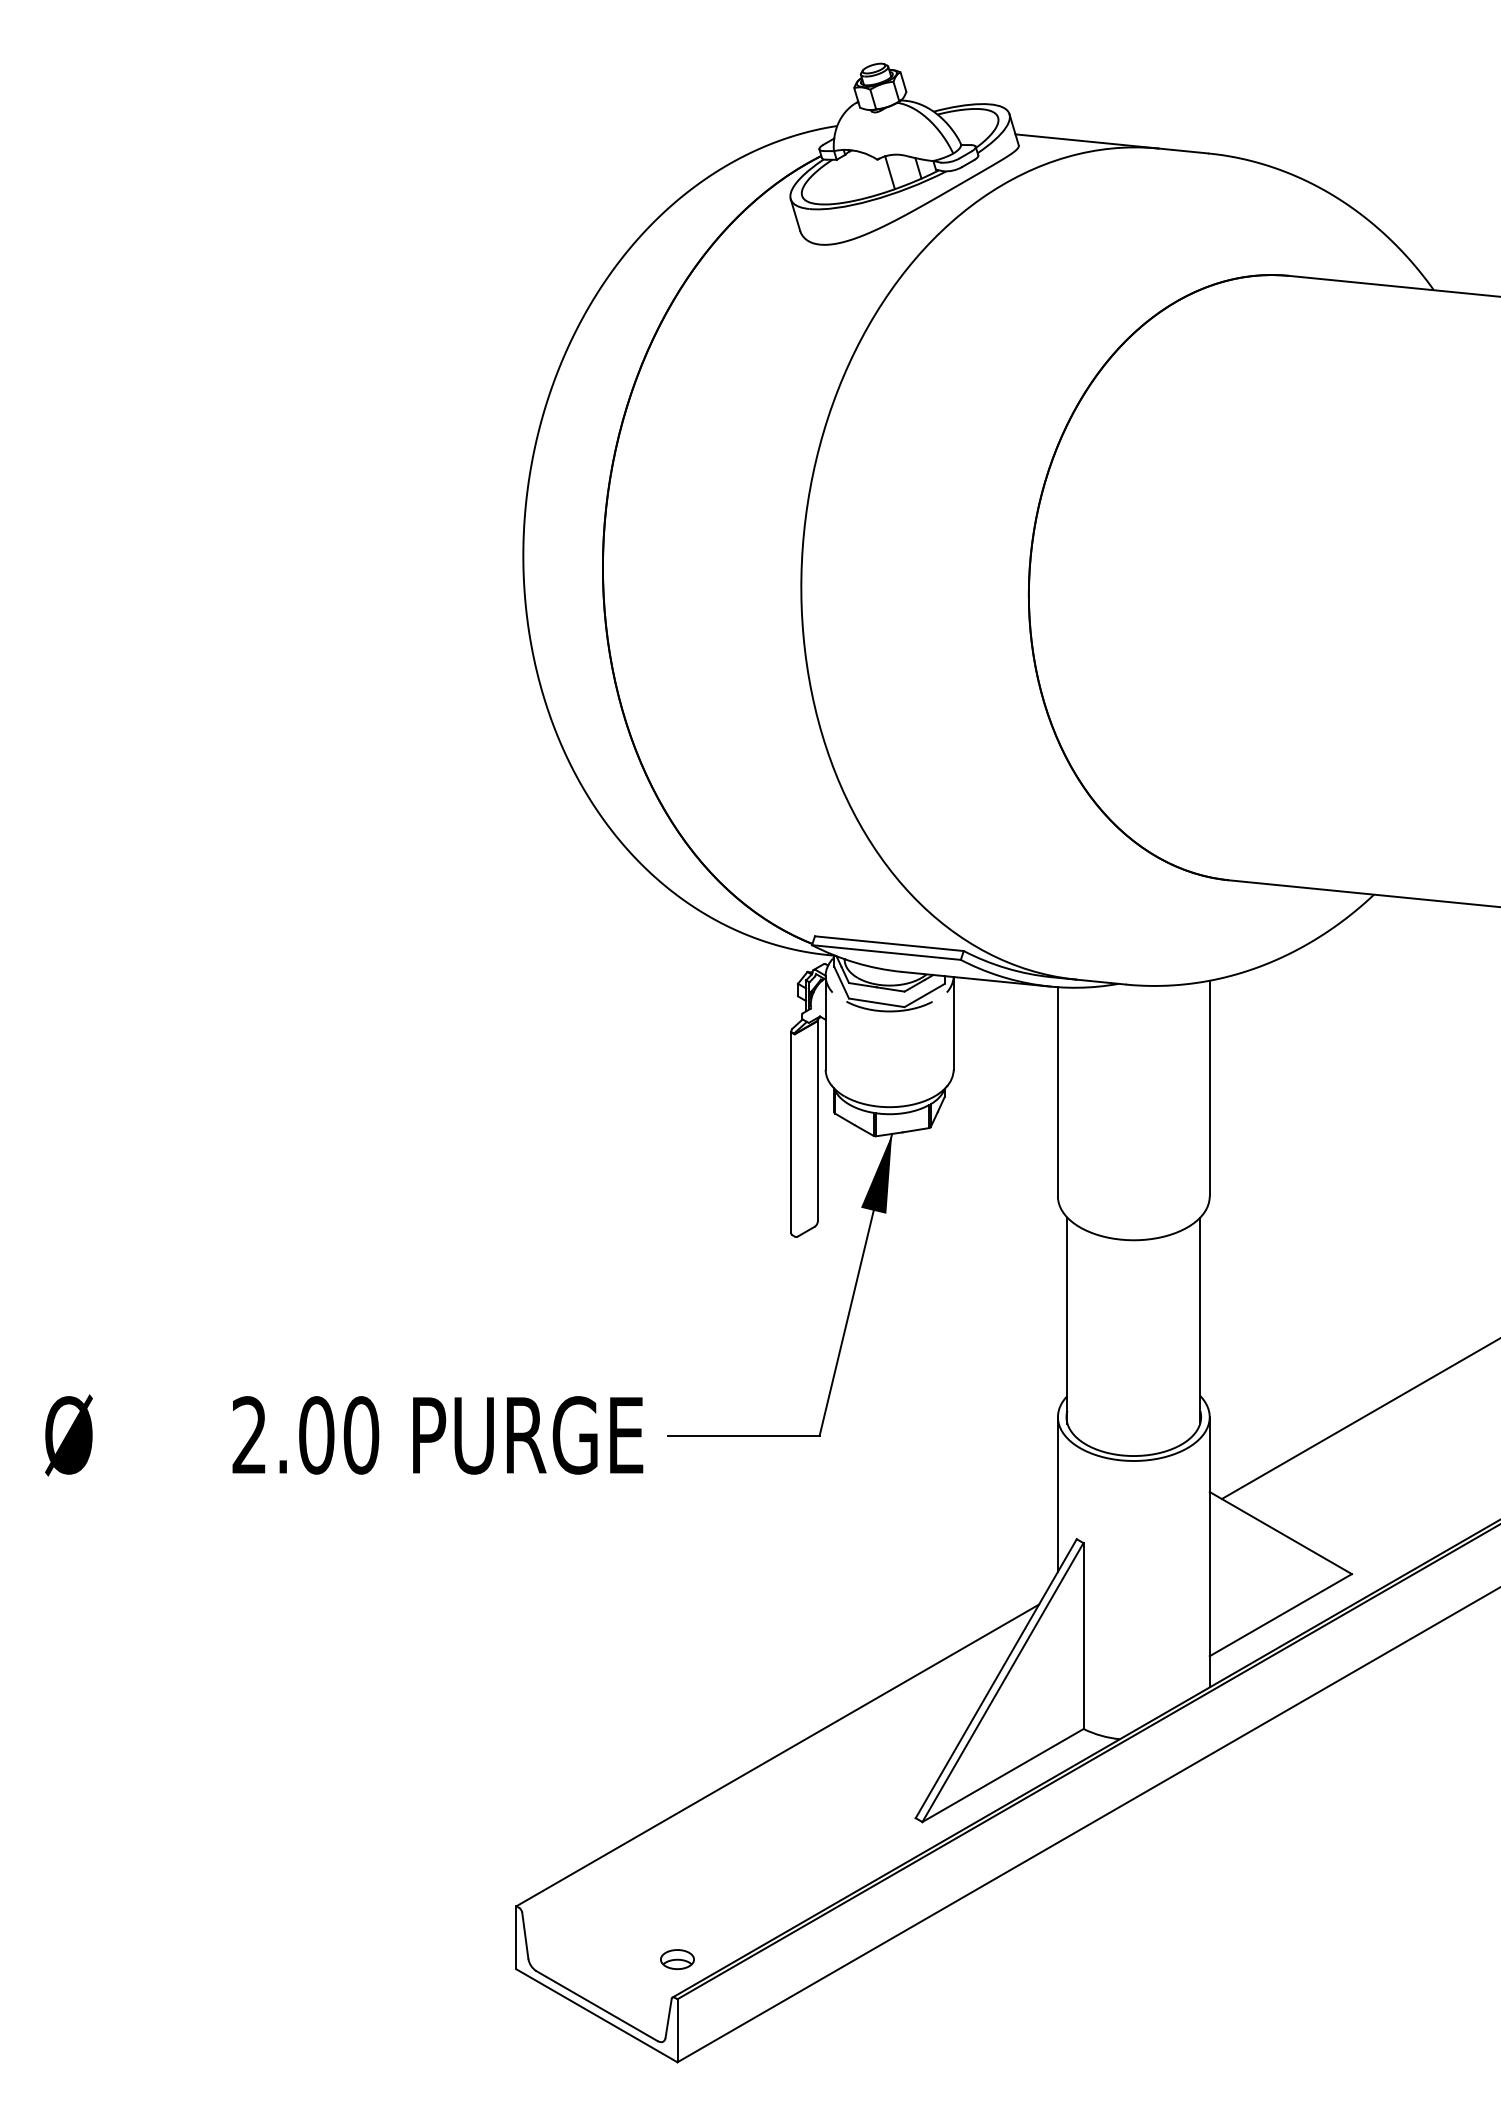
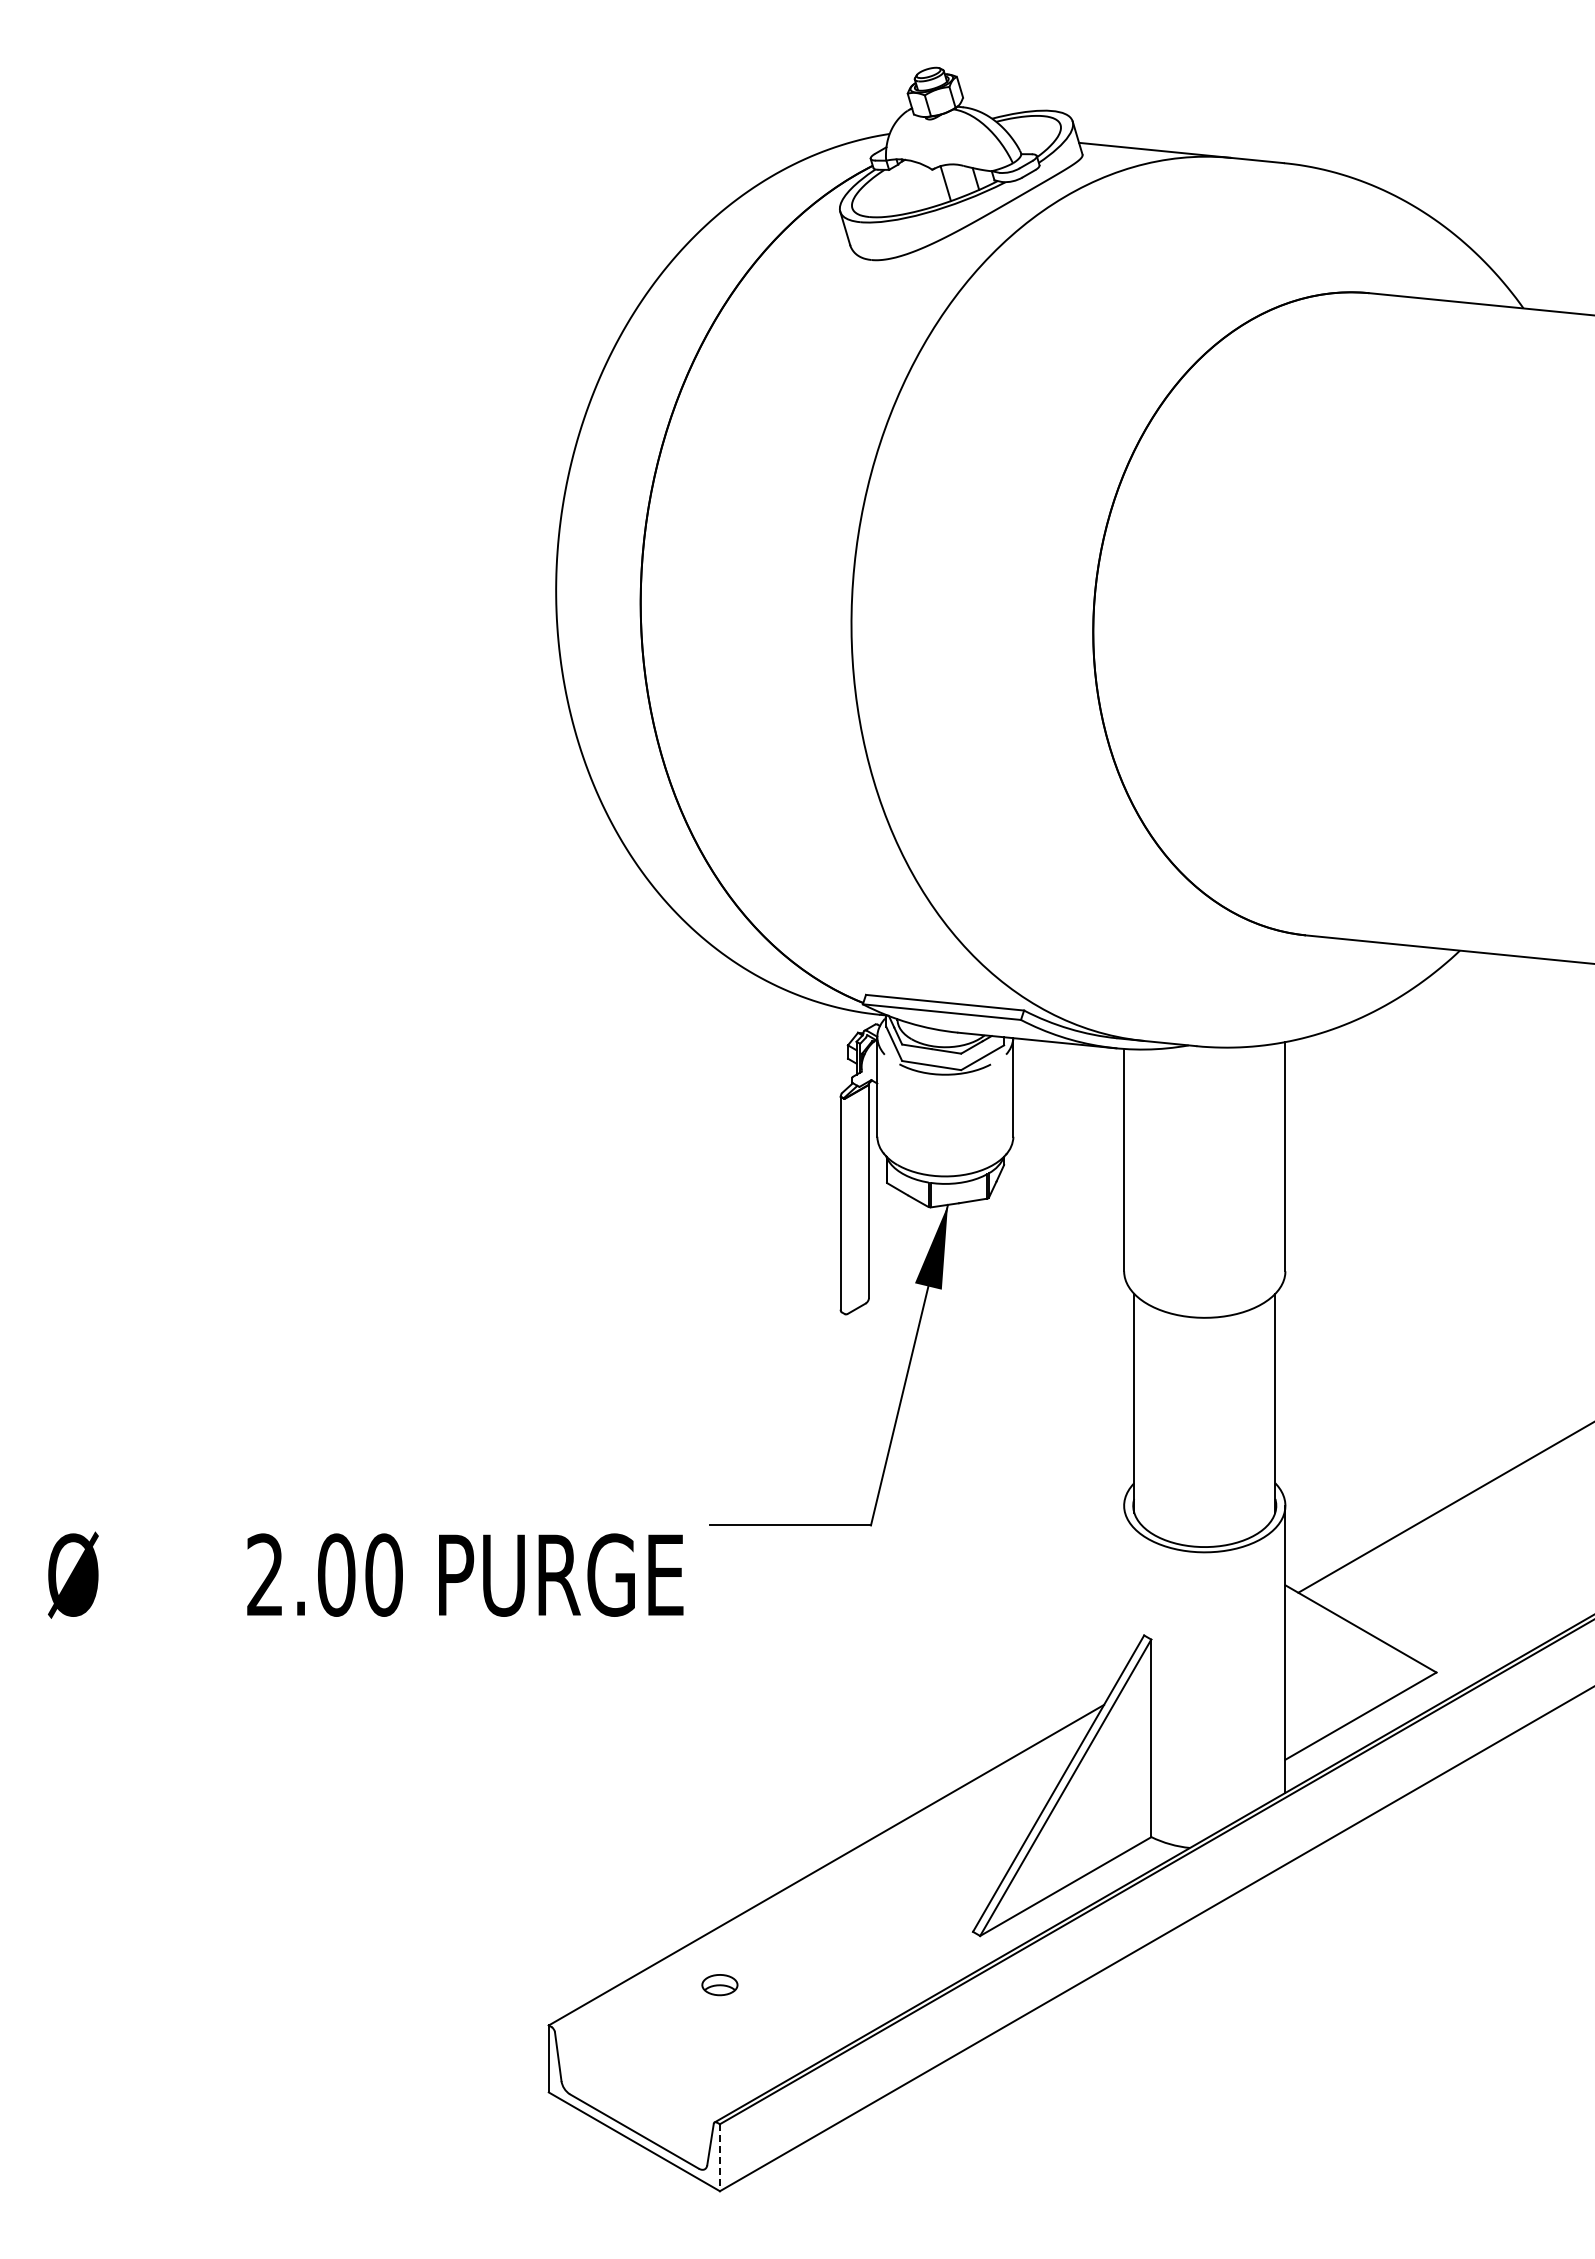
text: (343, 1434) -> (365, 1574), moved
line: (1058, 1494) -> (1124, 1587), removed
part: (677, 1959) -> (719, 1985), moved
line: (677, 2031) -> (719, 2158), solid -> dashed

